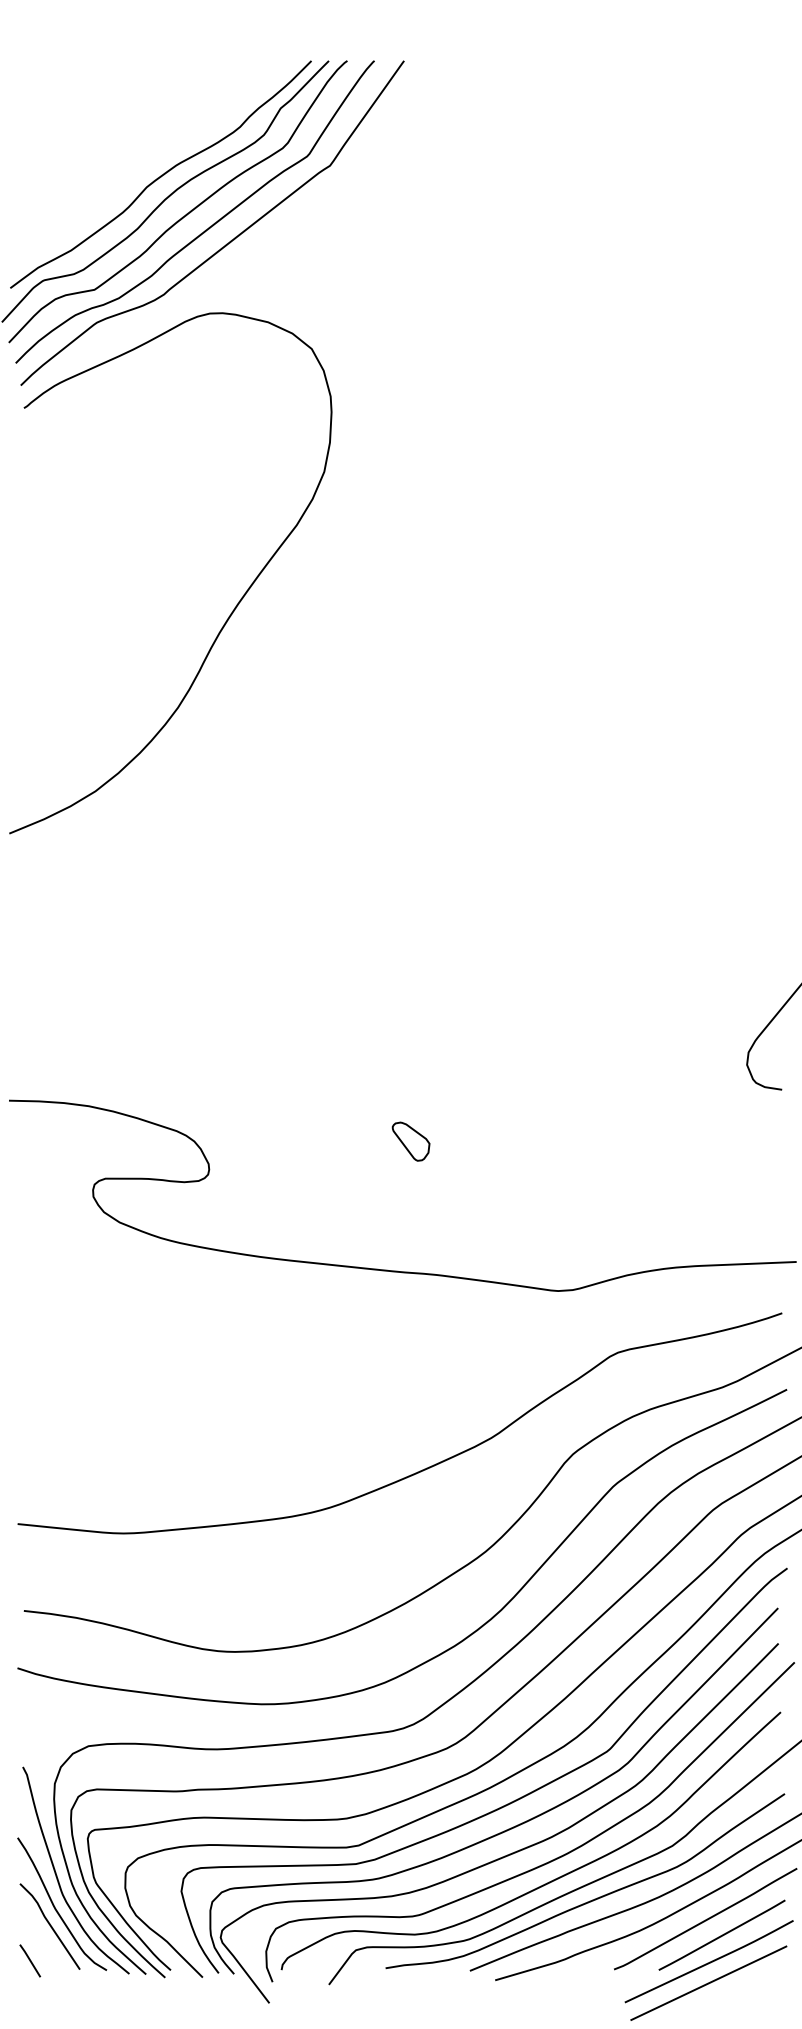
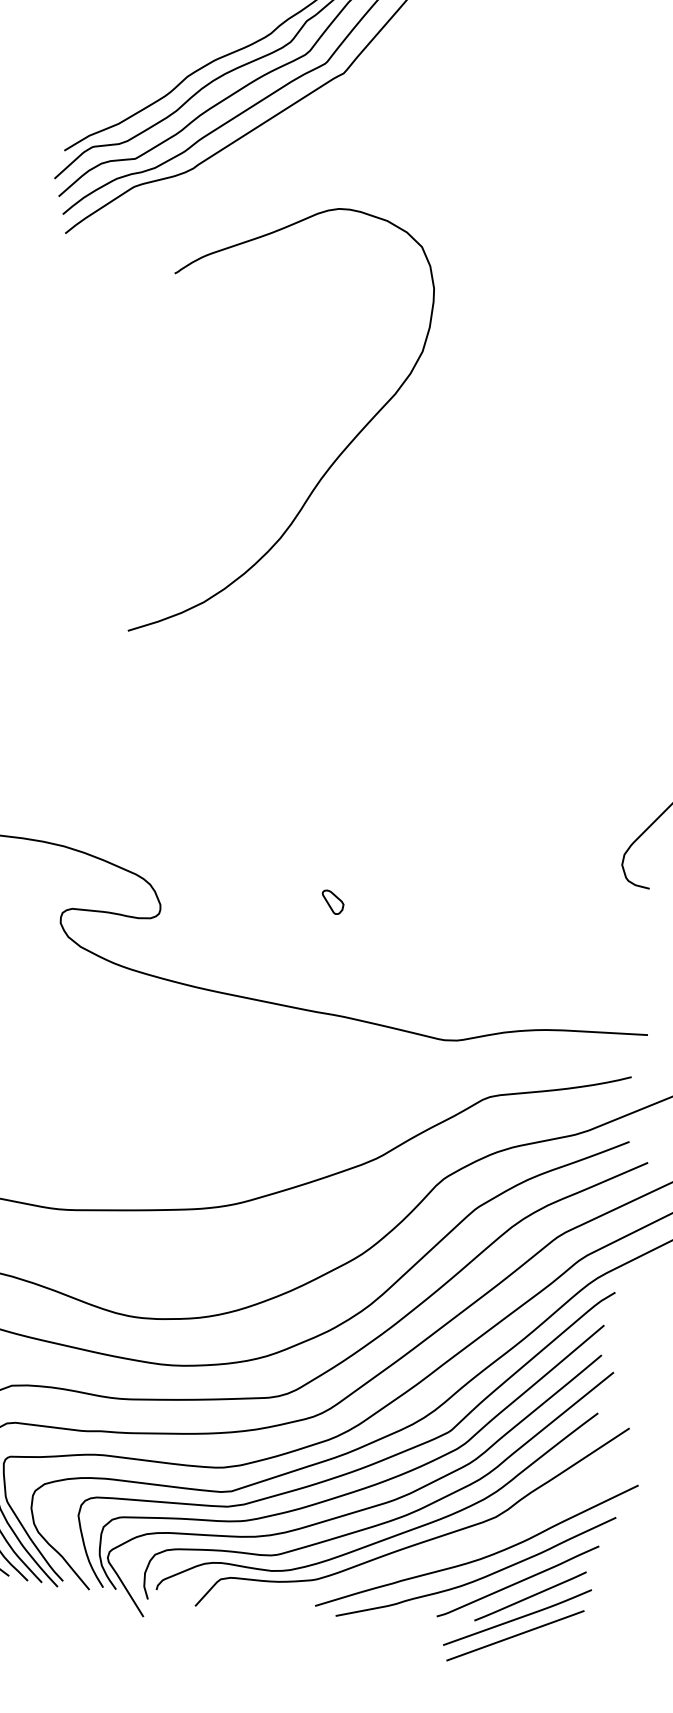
curve: (230, 613) -> (332, 463), moved
part: (410, 1141) -> (332, 902), size x0.7
curve: (594, 1898) -> (425, 1555), removed

